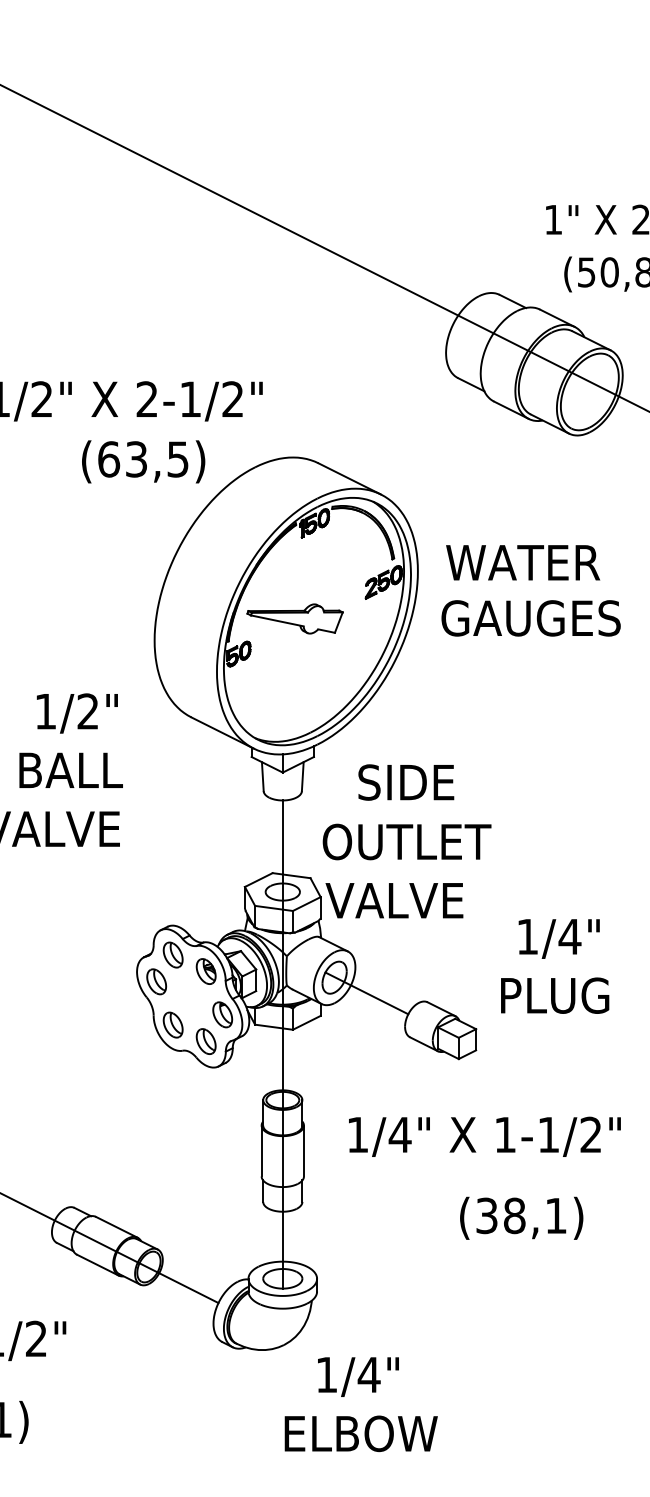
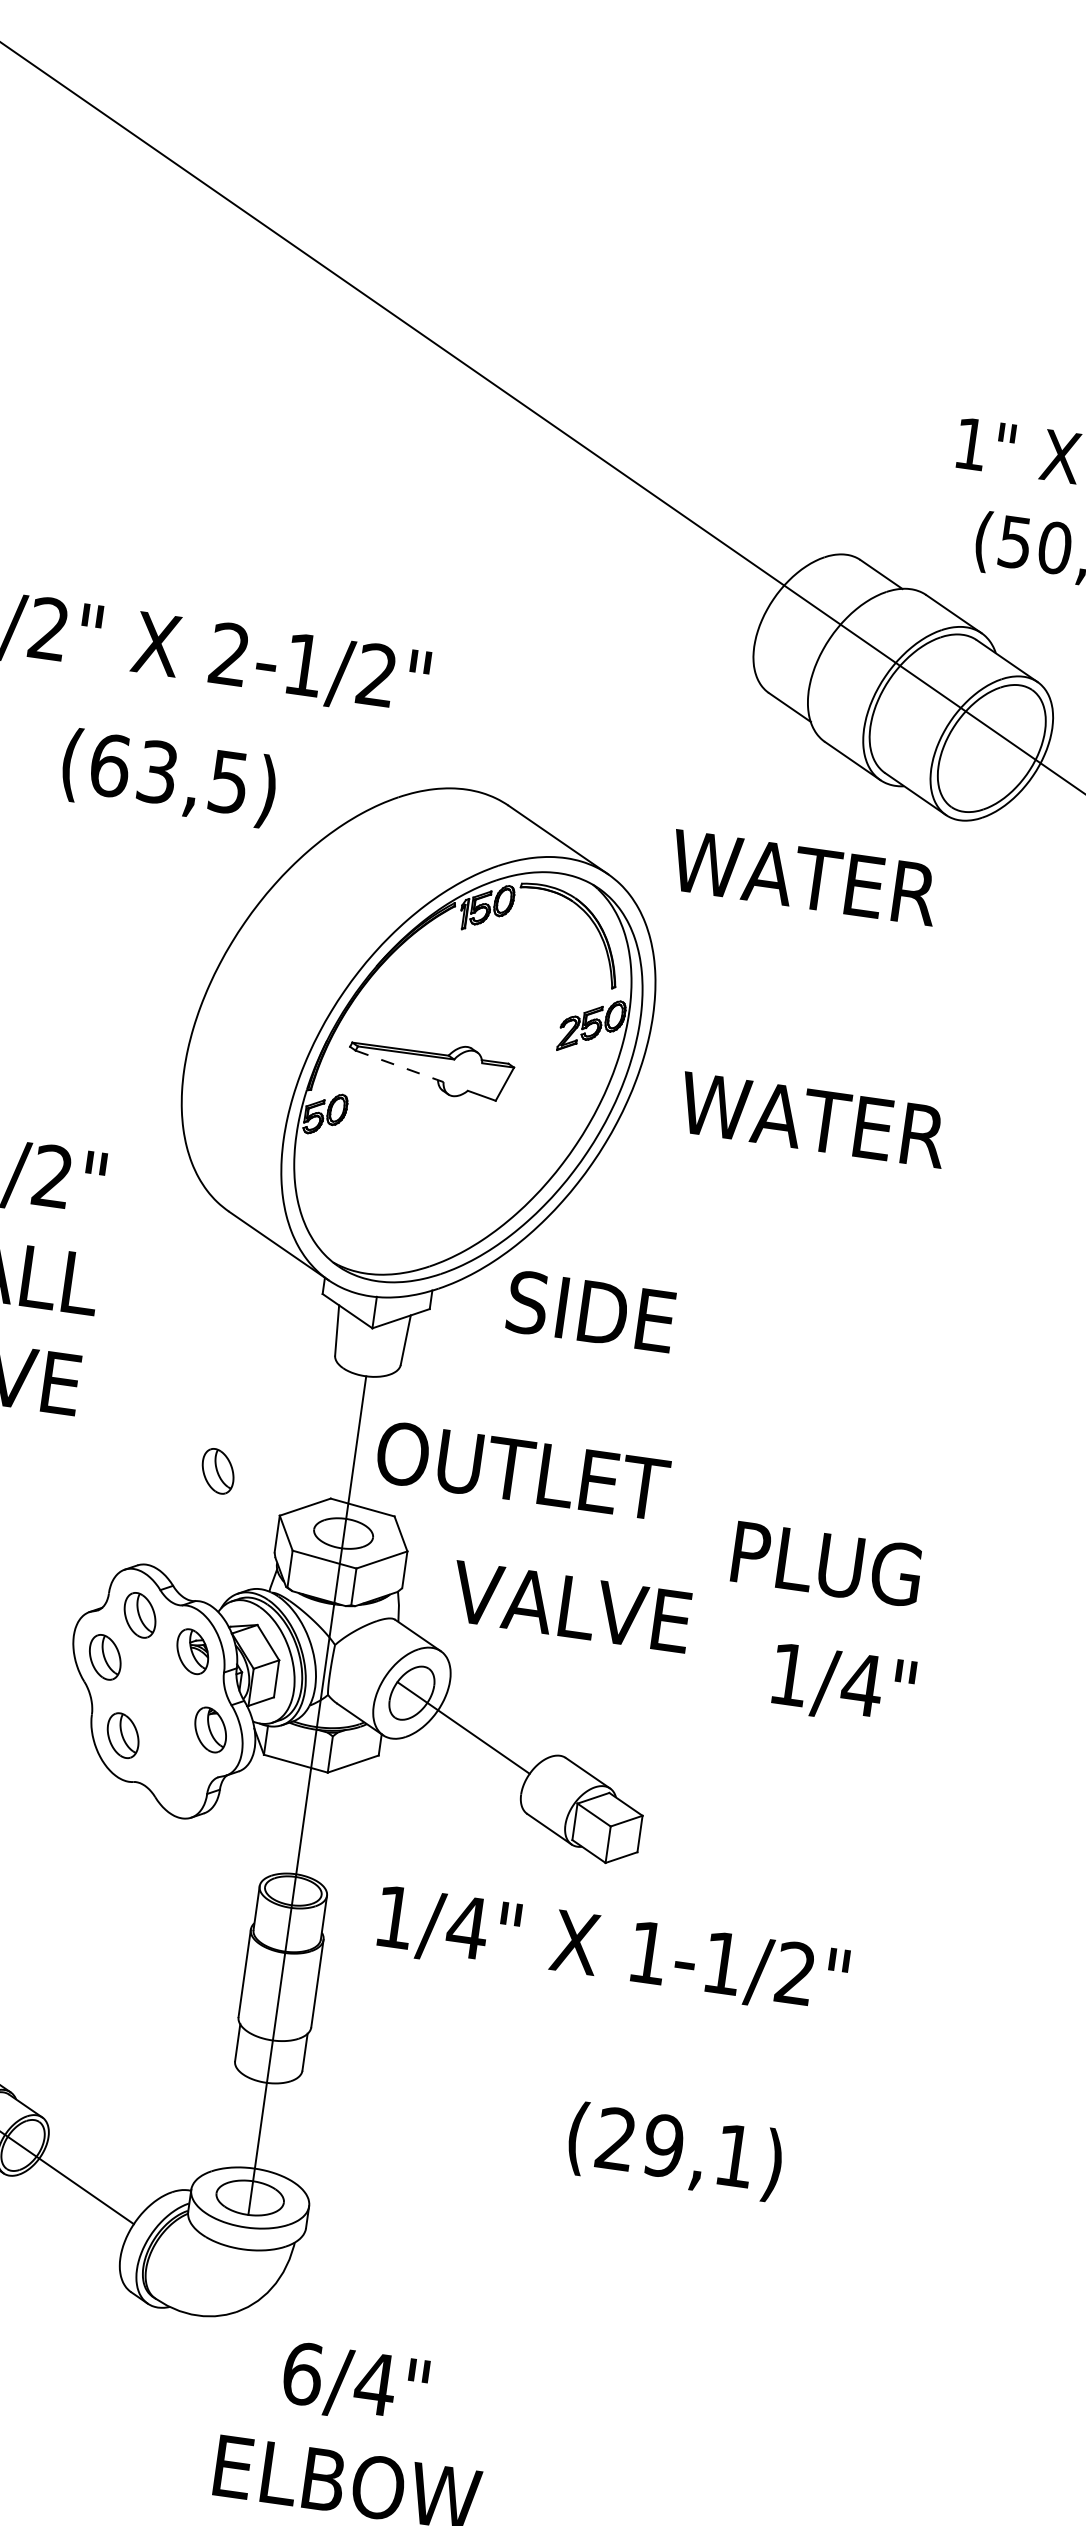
text: (143, 461) -> (169, 777), moved
text: (523, 562) -> (804, 877), moved
text: (530, 618) -> (835, 1123), GAUGES -> WATER
line: (277, 620) -> (400, 1065), solid -> dashed
text: (406, 782) -> (591, 1311), moved
text: (406, 841) -> (521, 1470), moved
text: (394, 900) -> (571, 1606), moved
text: (558, 938) -> (842, 1684), moved
text: (555, 995) -> (827, 1563), moved
part: (205, 1041) -> (216, 1470), moved
text: (484, 1136) -> (612, 1950), moved
text: (500, 1215) -> (639, 2141), (38,1) -> (29,1)
text: (327, 1374) -> (303, 2373), 1/4" -> 6/4"

